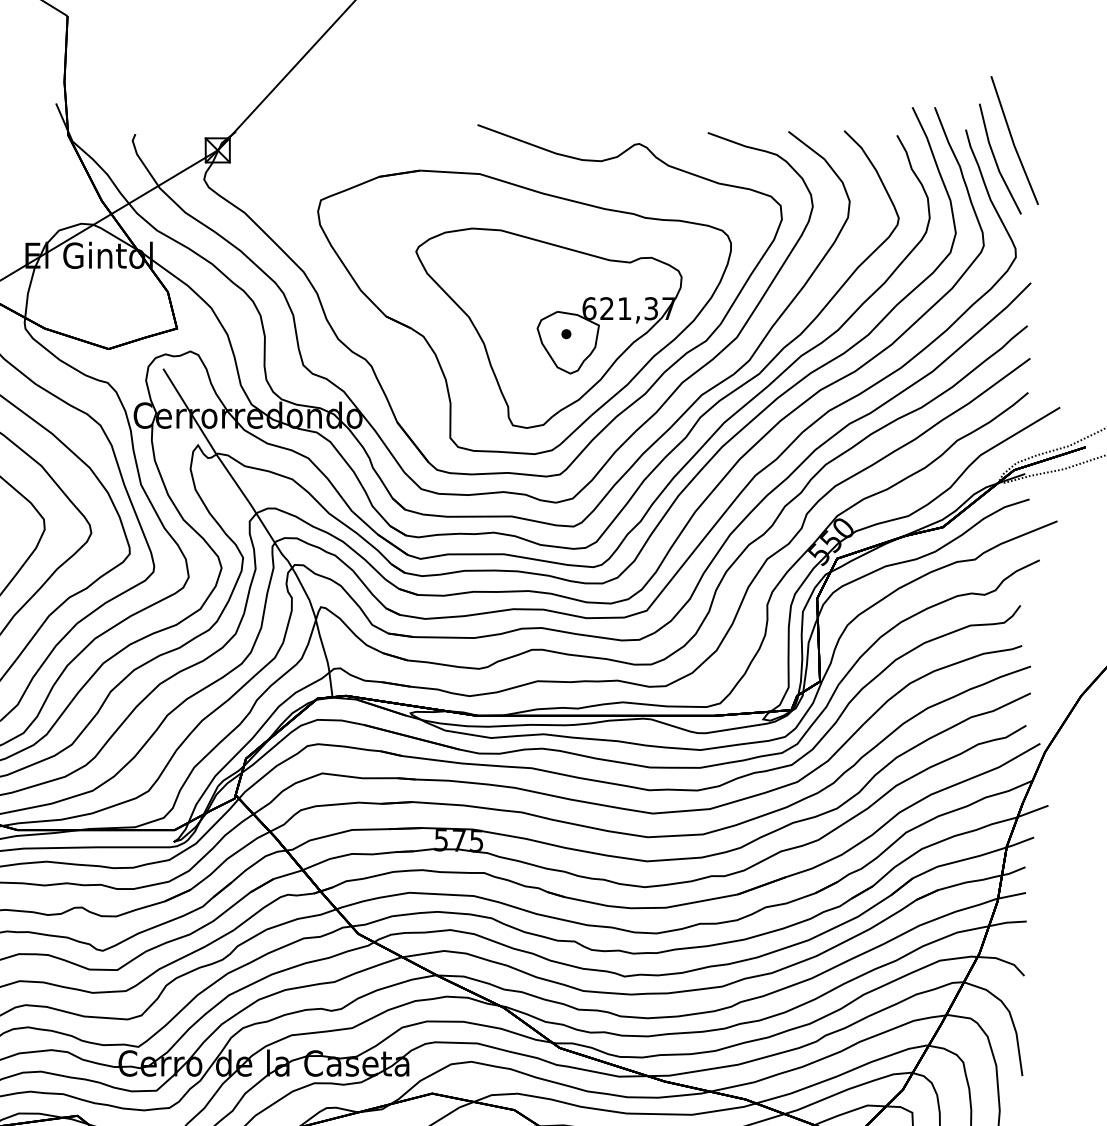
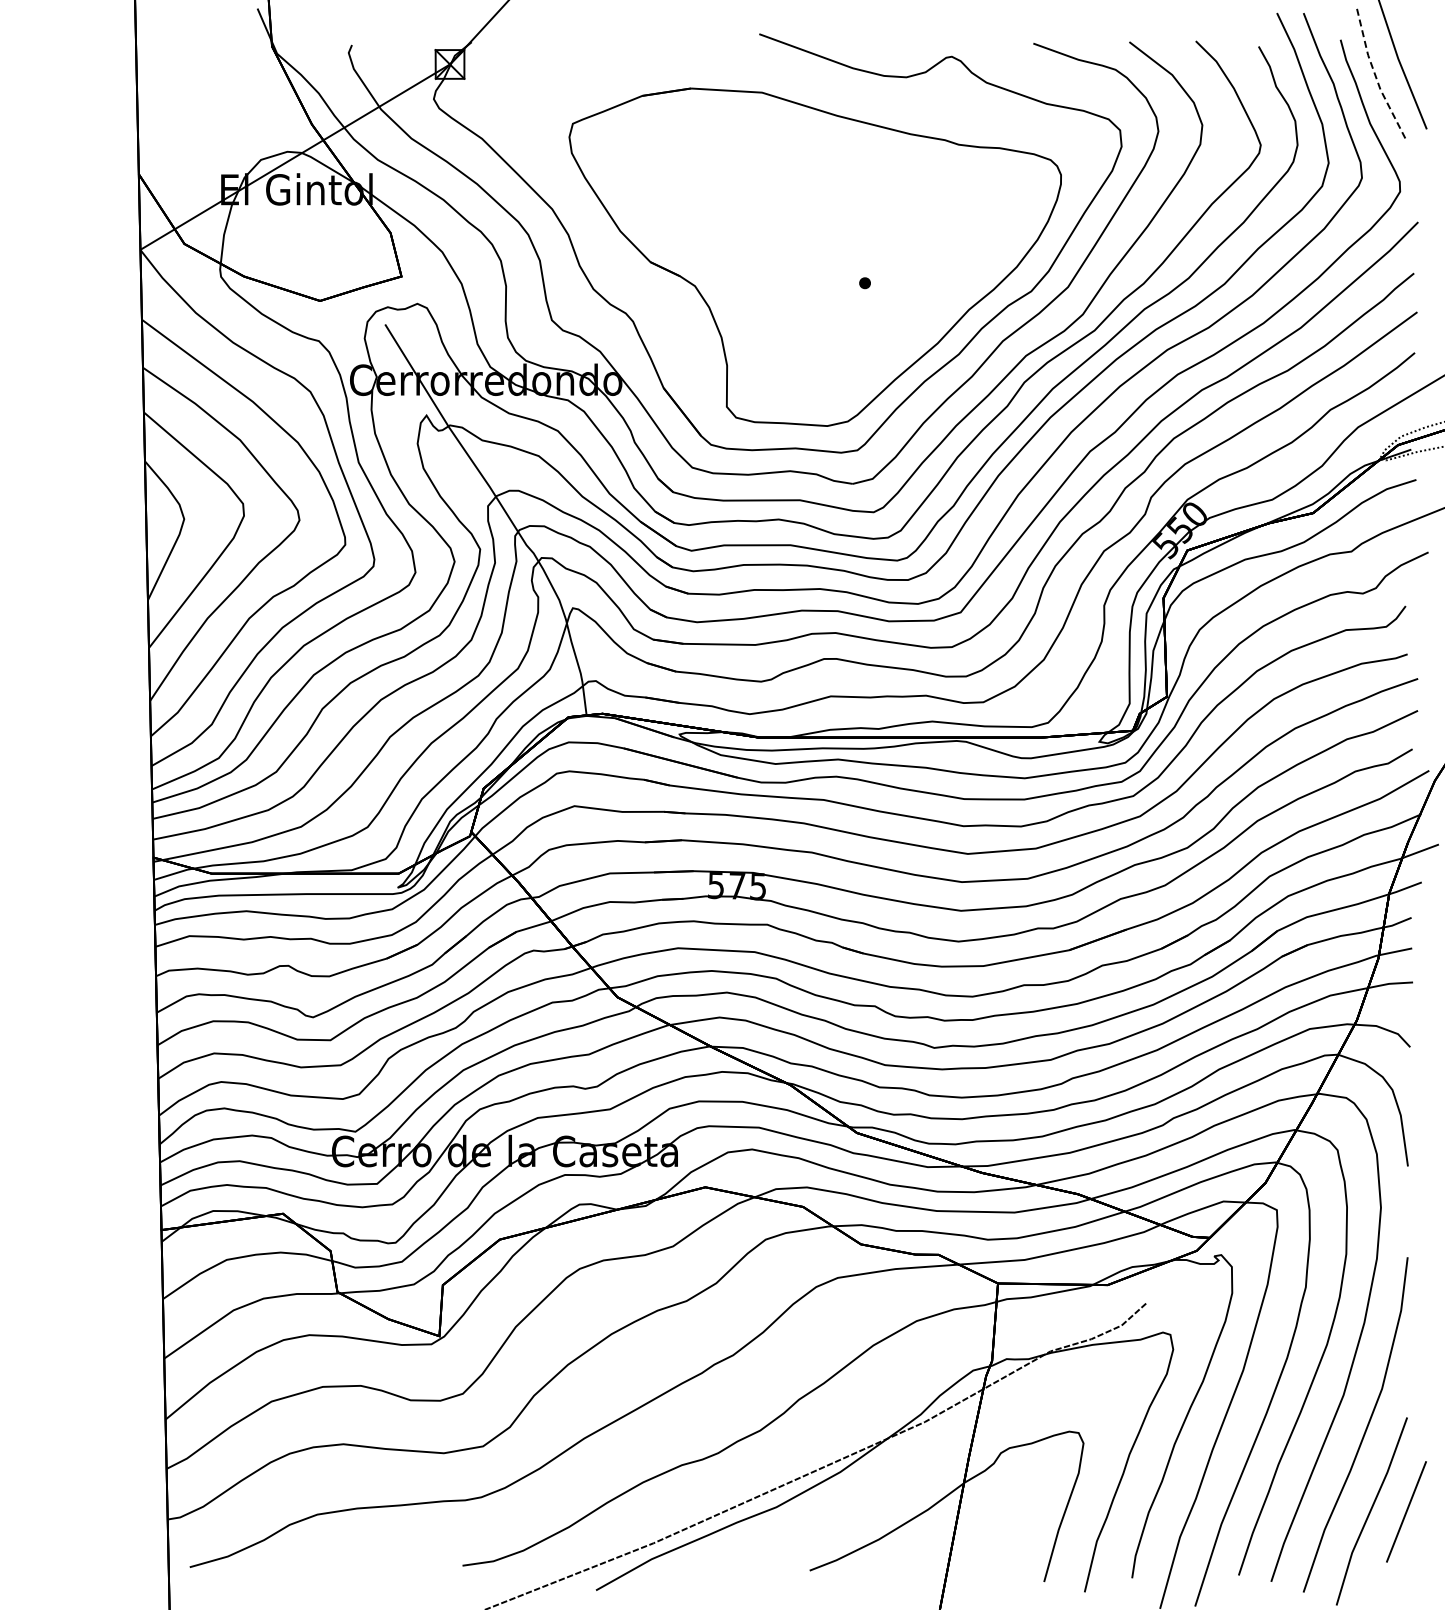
line: (996, 161) -> (1376, 77), solid -> dashed
part: (549, 327) -> (844, 275), removed

